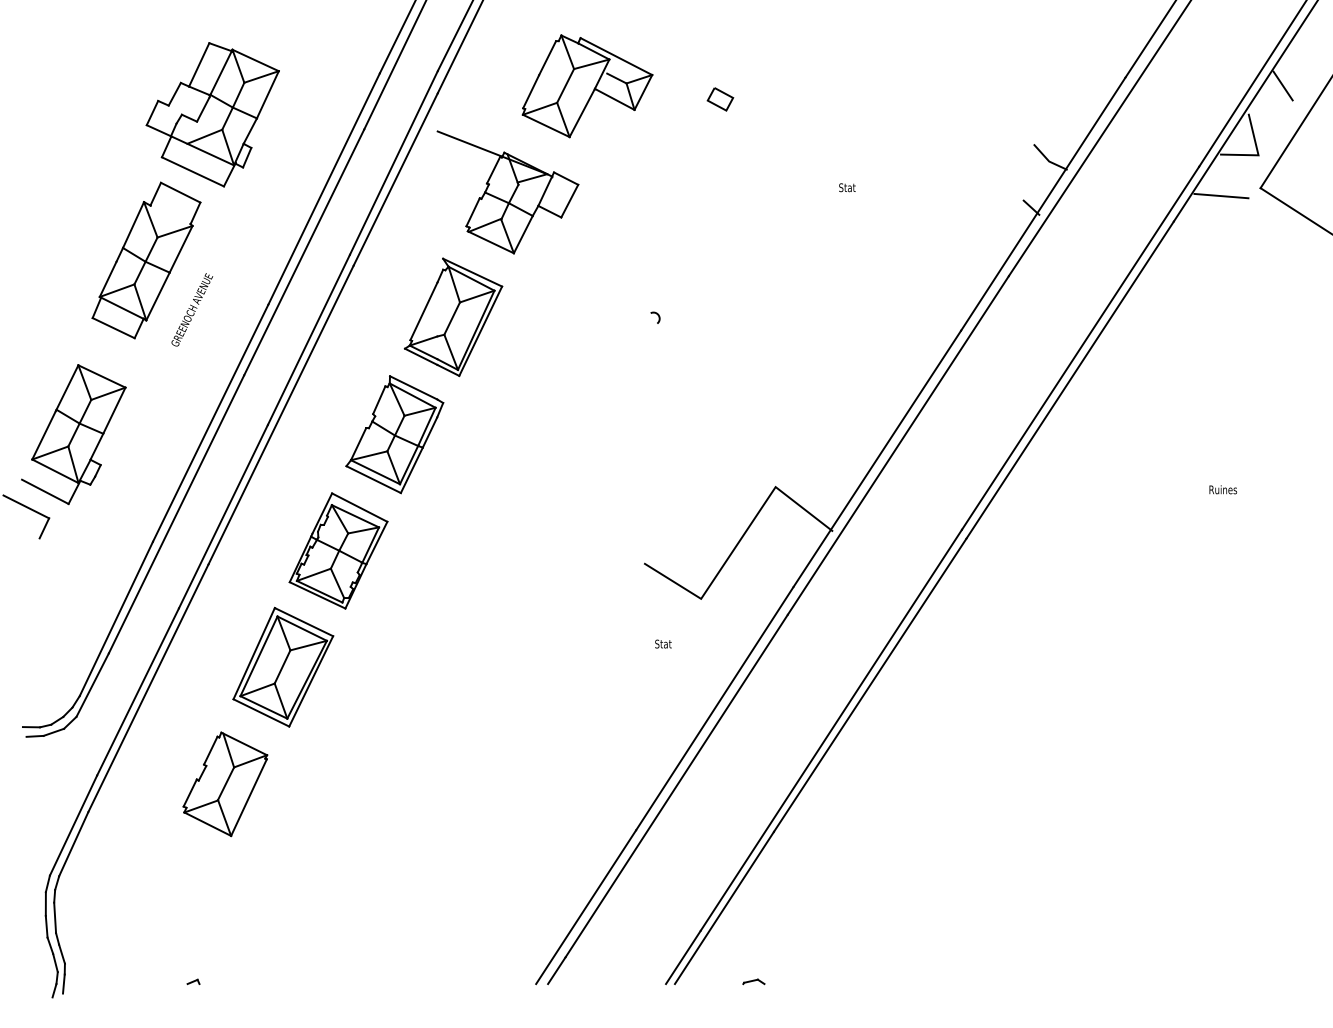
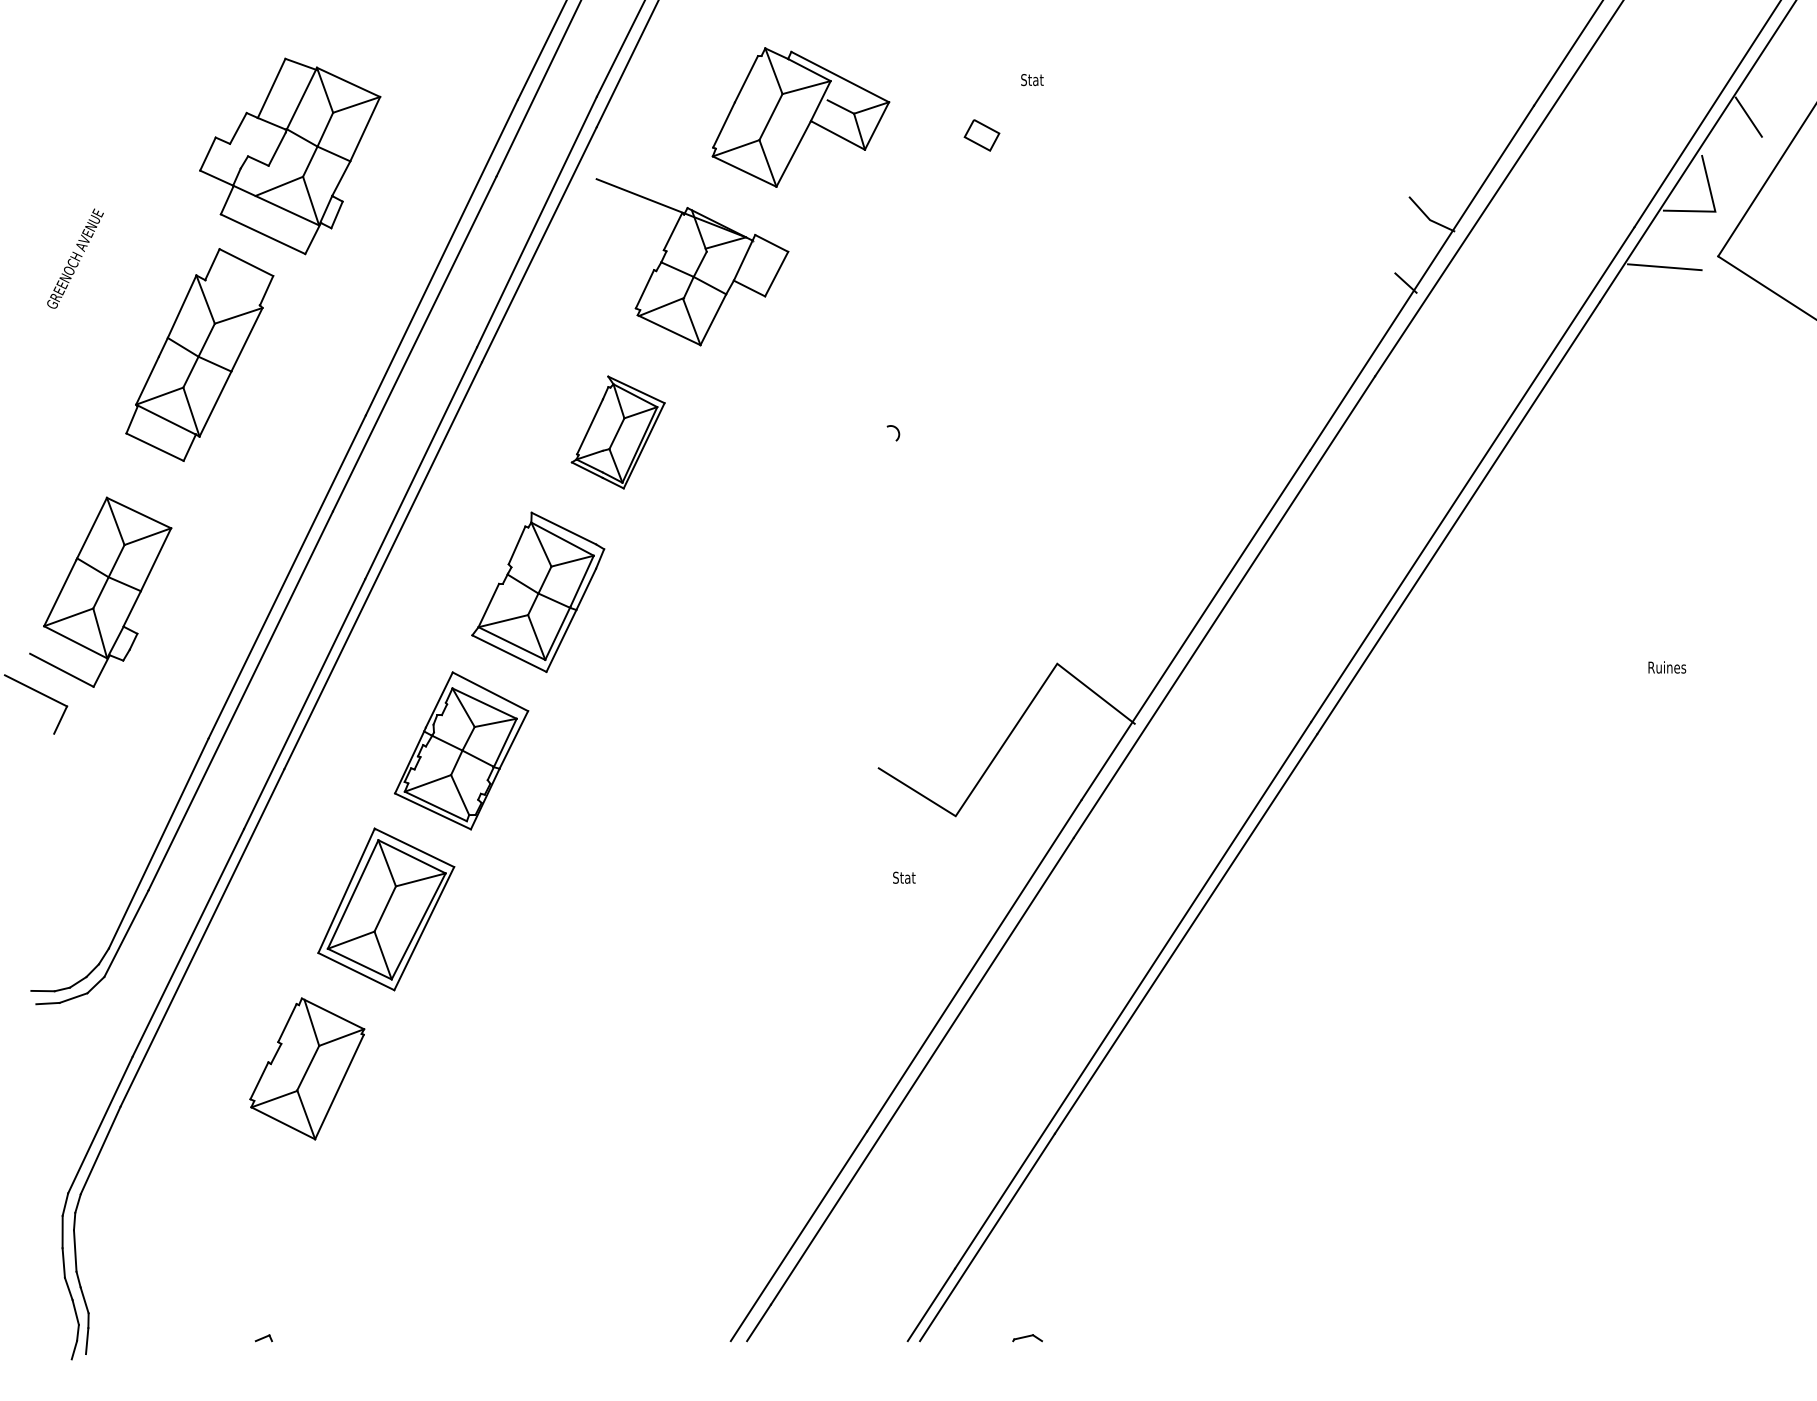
text: (847, 187) -> (1032, 79), moved
text: (192, 309) -> (75, 258), moved
part: (453, 317) -> (618, 432), size x0.7

